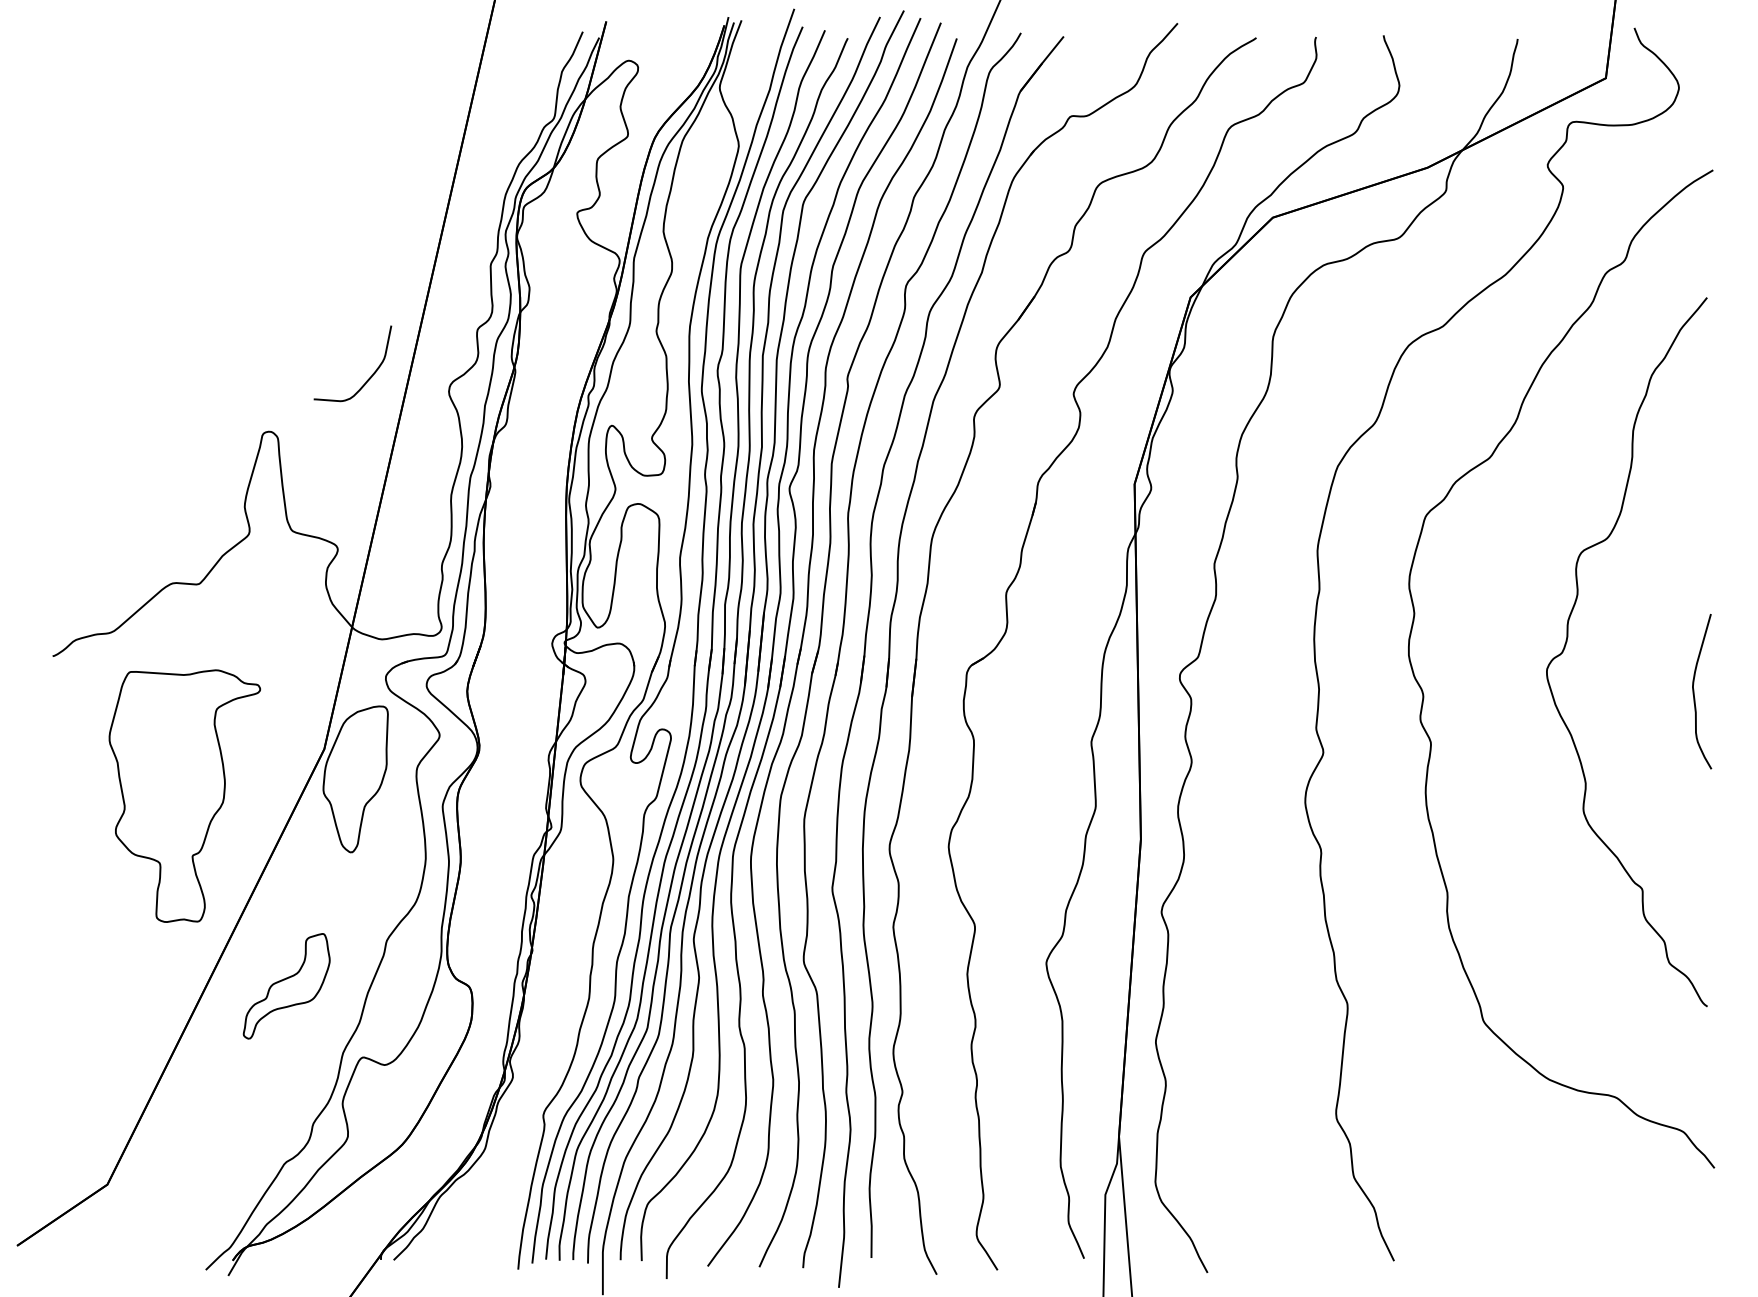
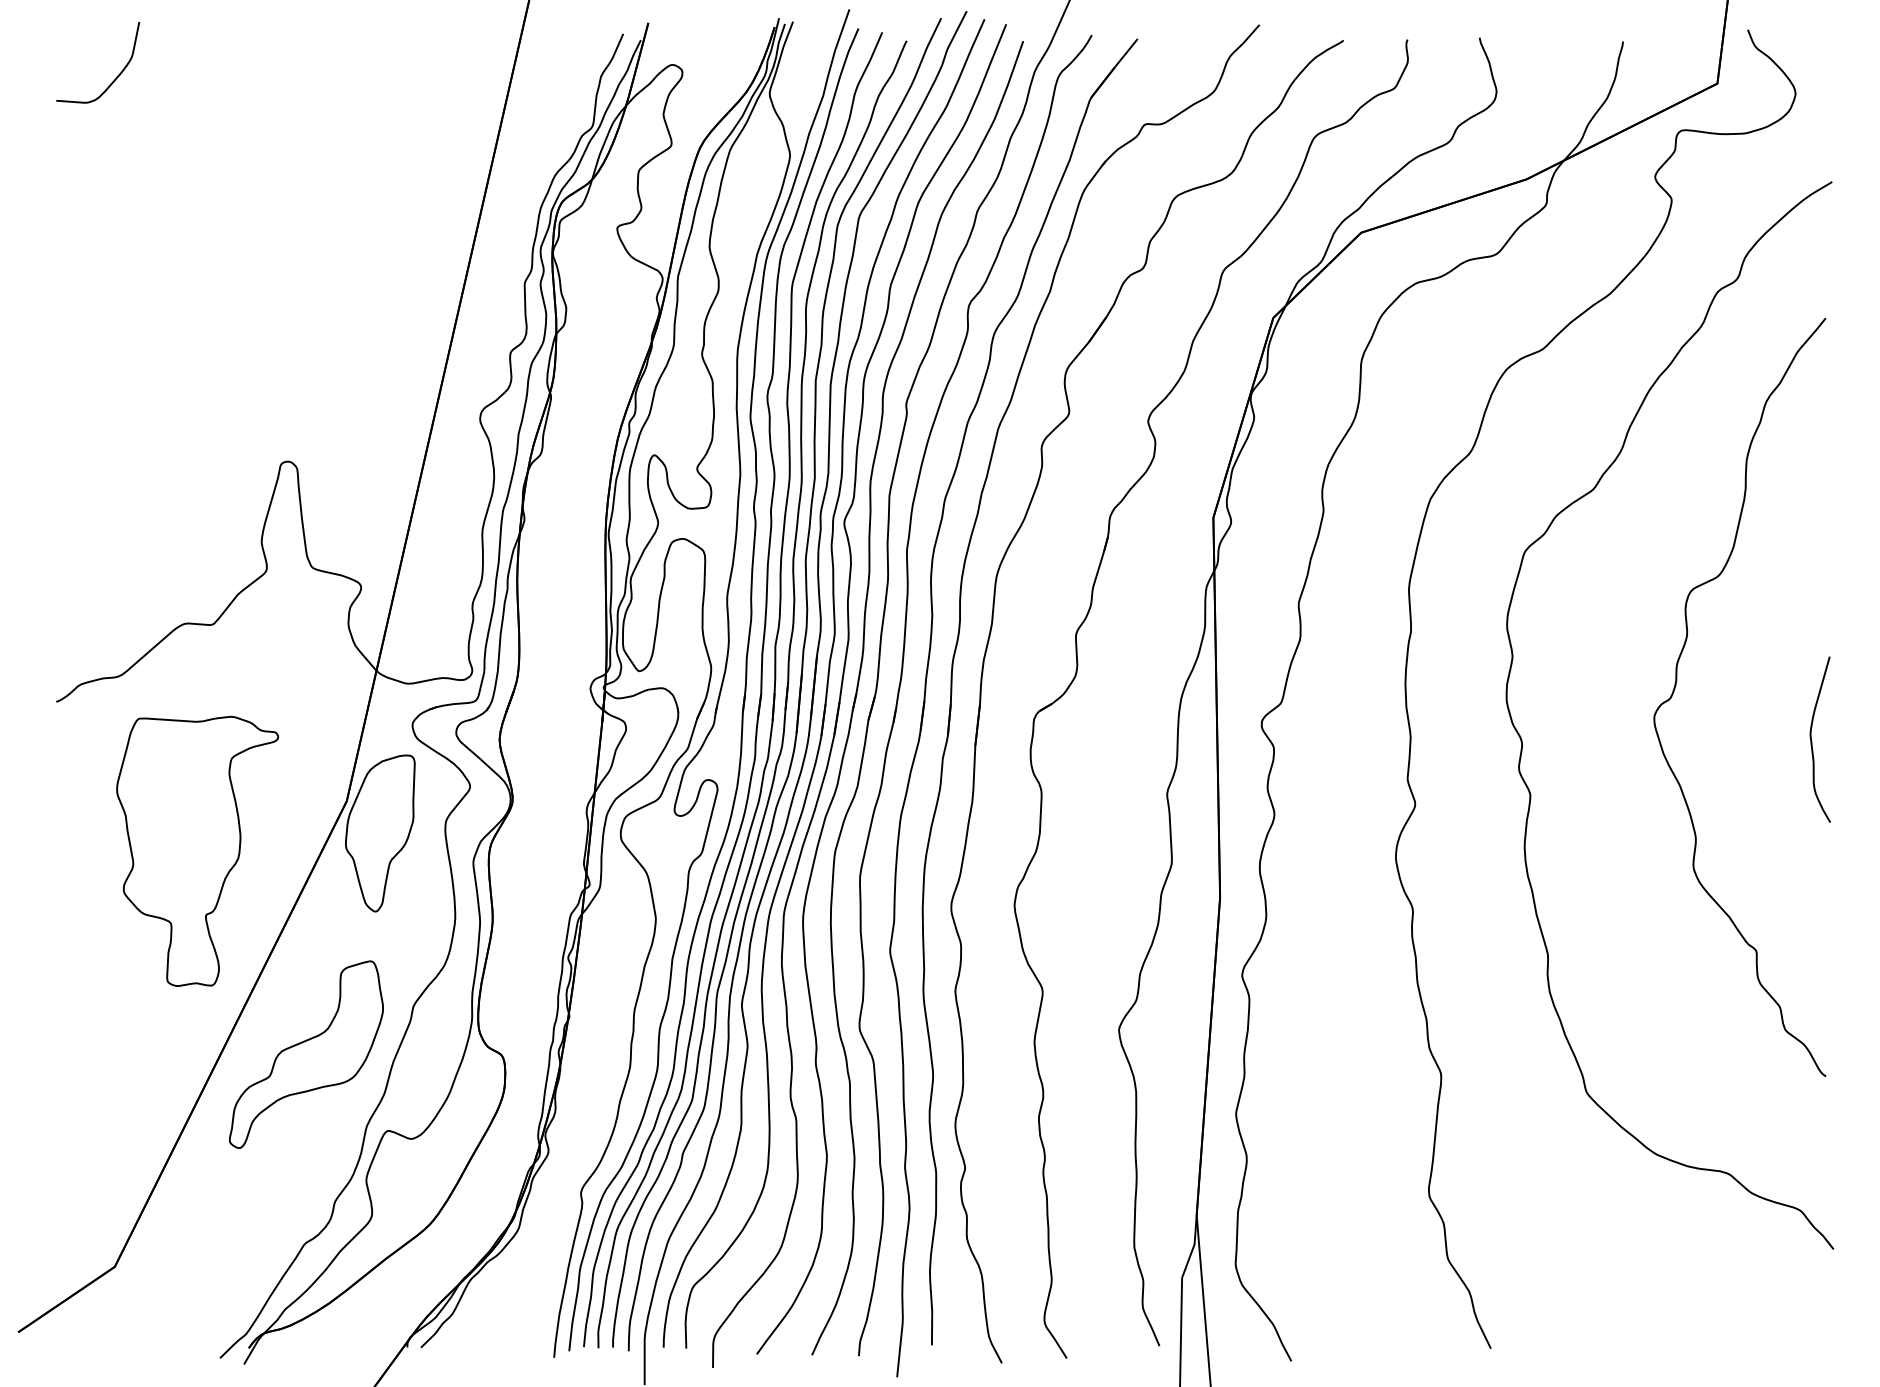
curve: (368, 378) -> (114, 78), moved
part: (286, 986) -> (306, 1054), size x1.67

